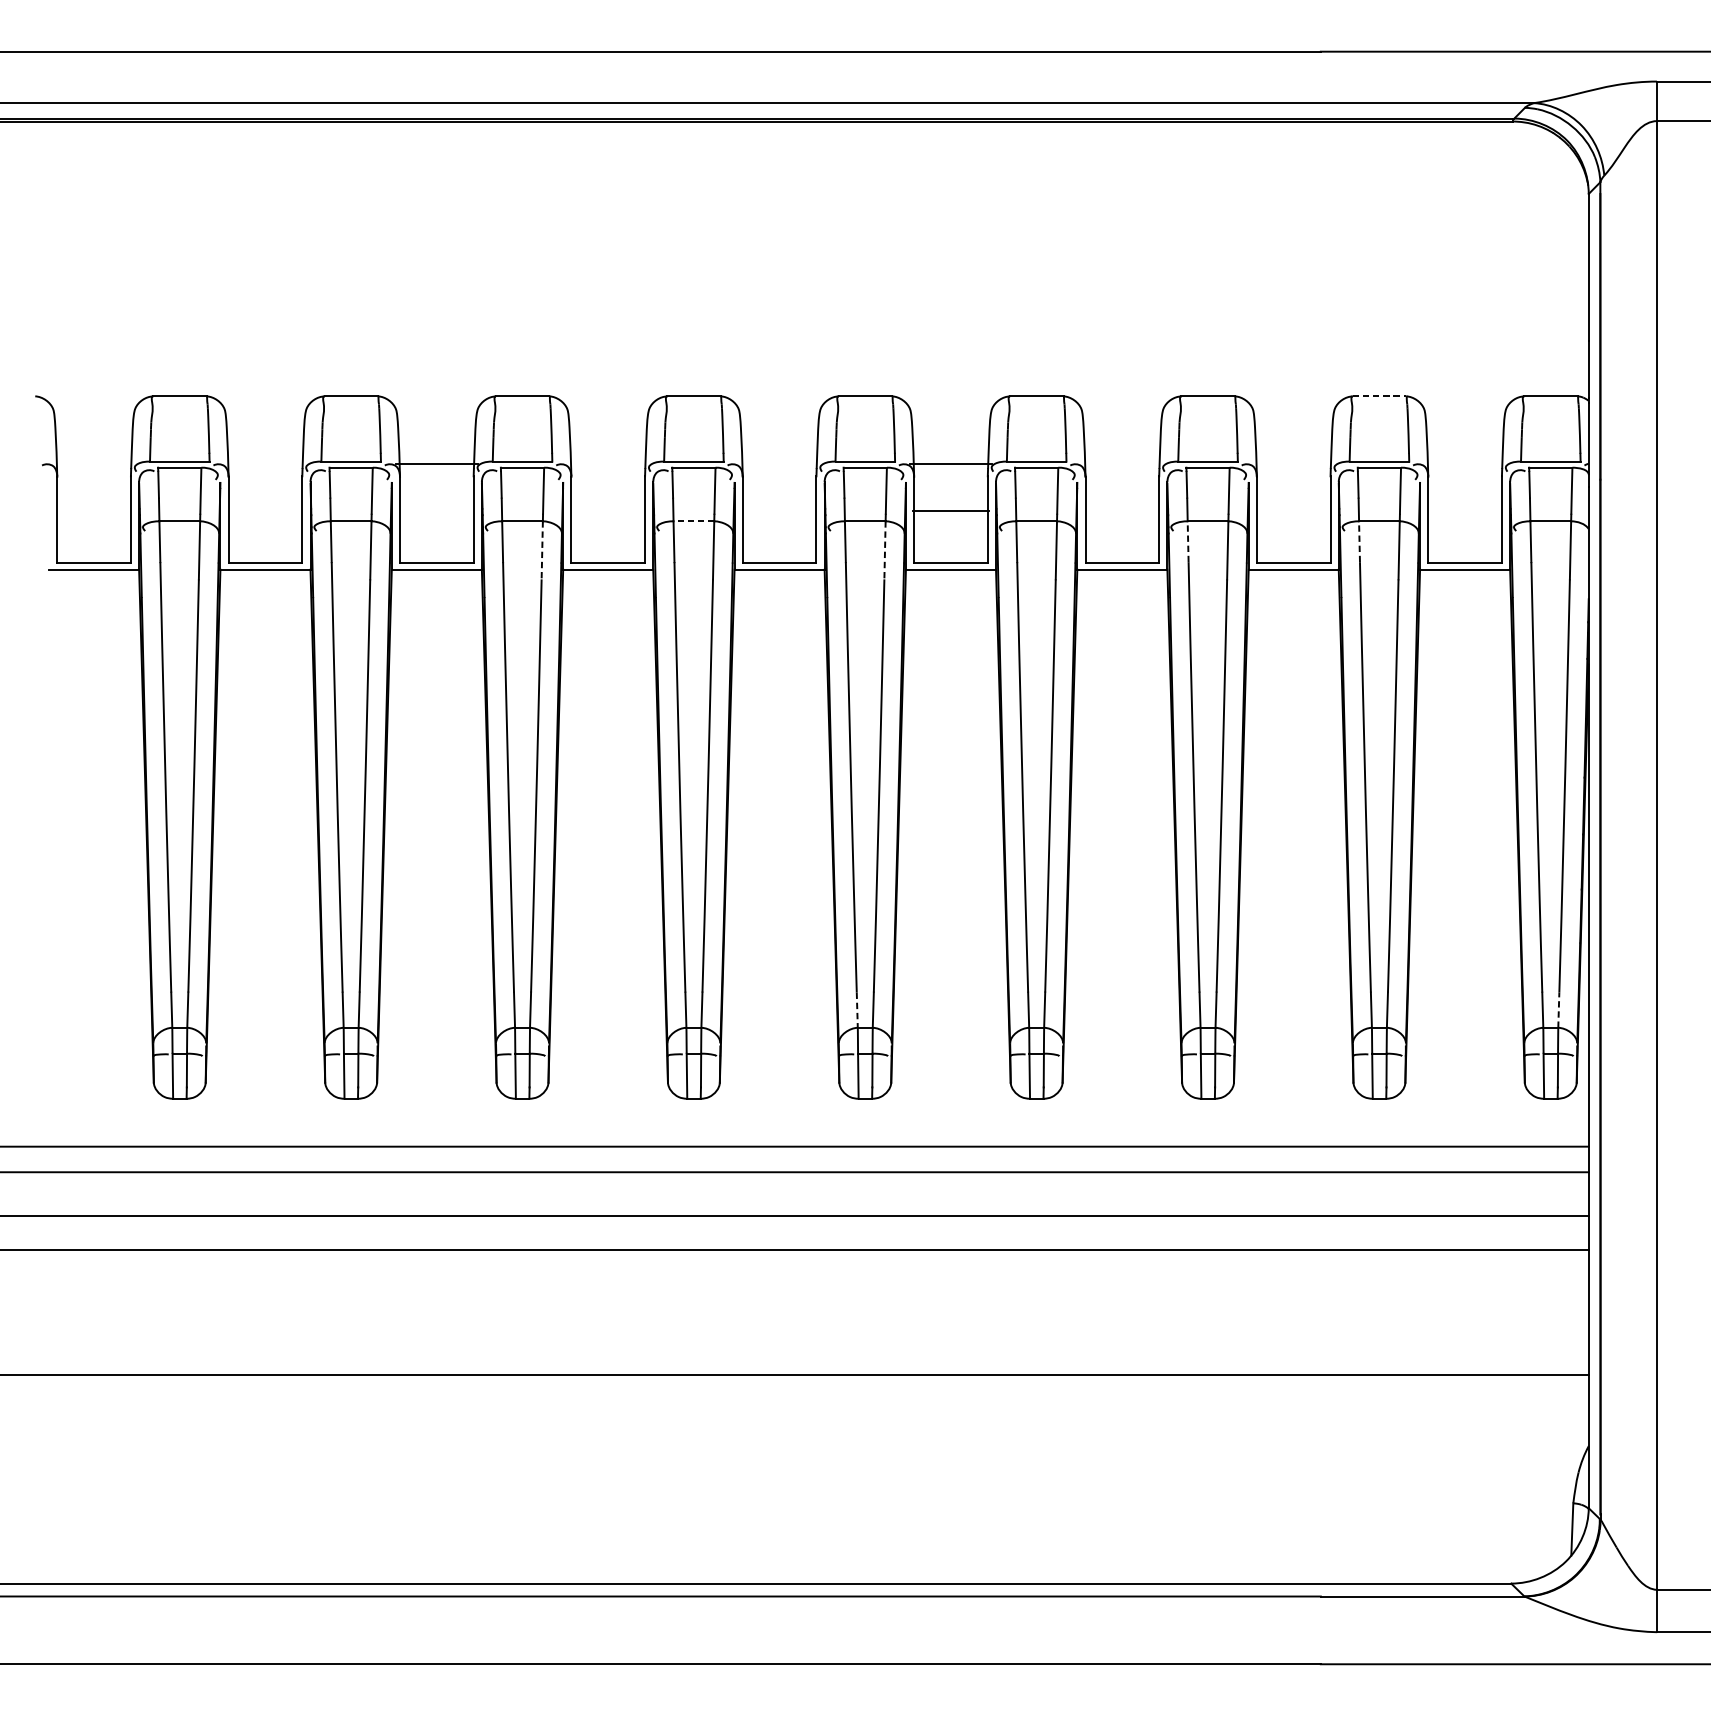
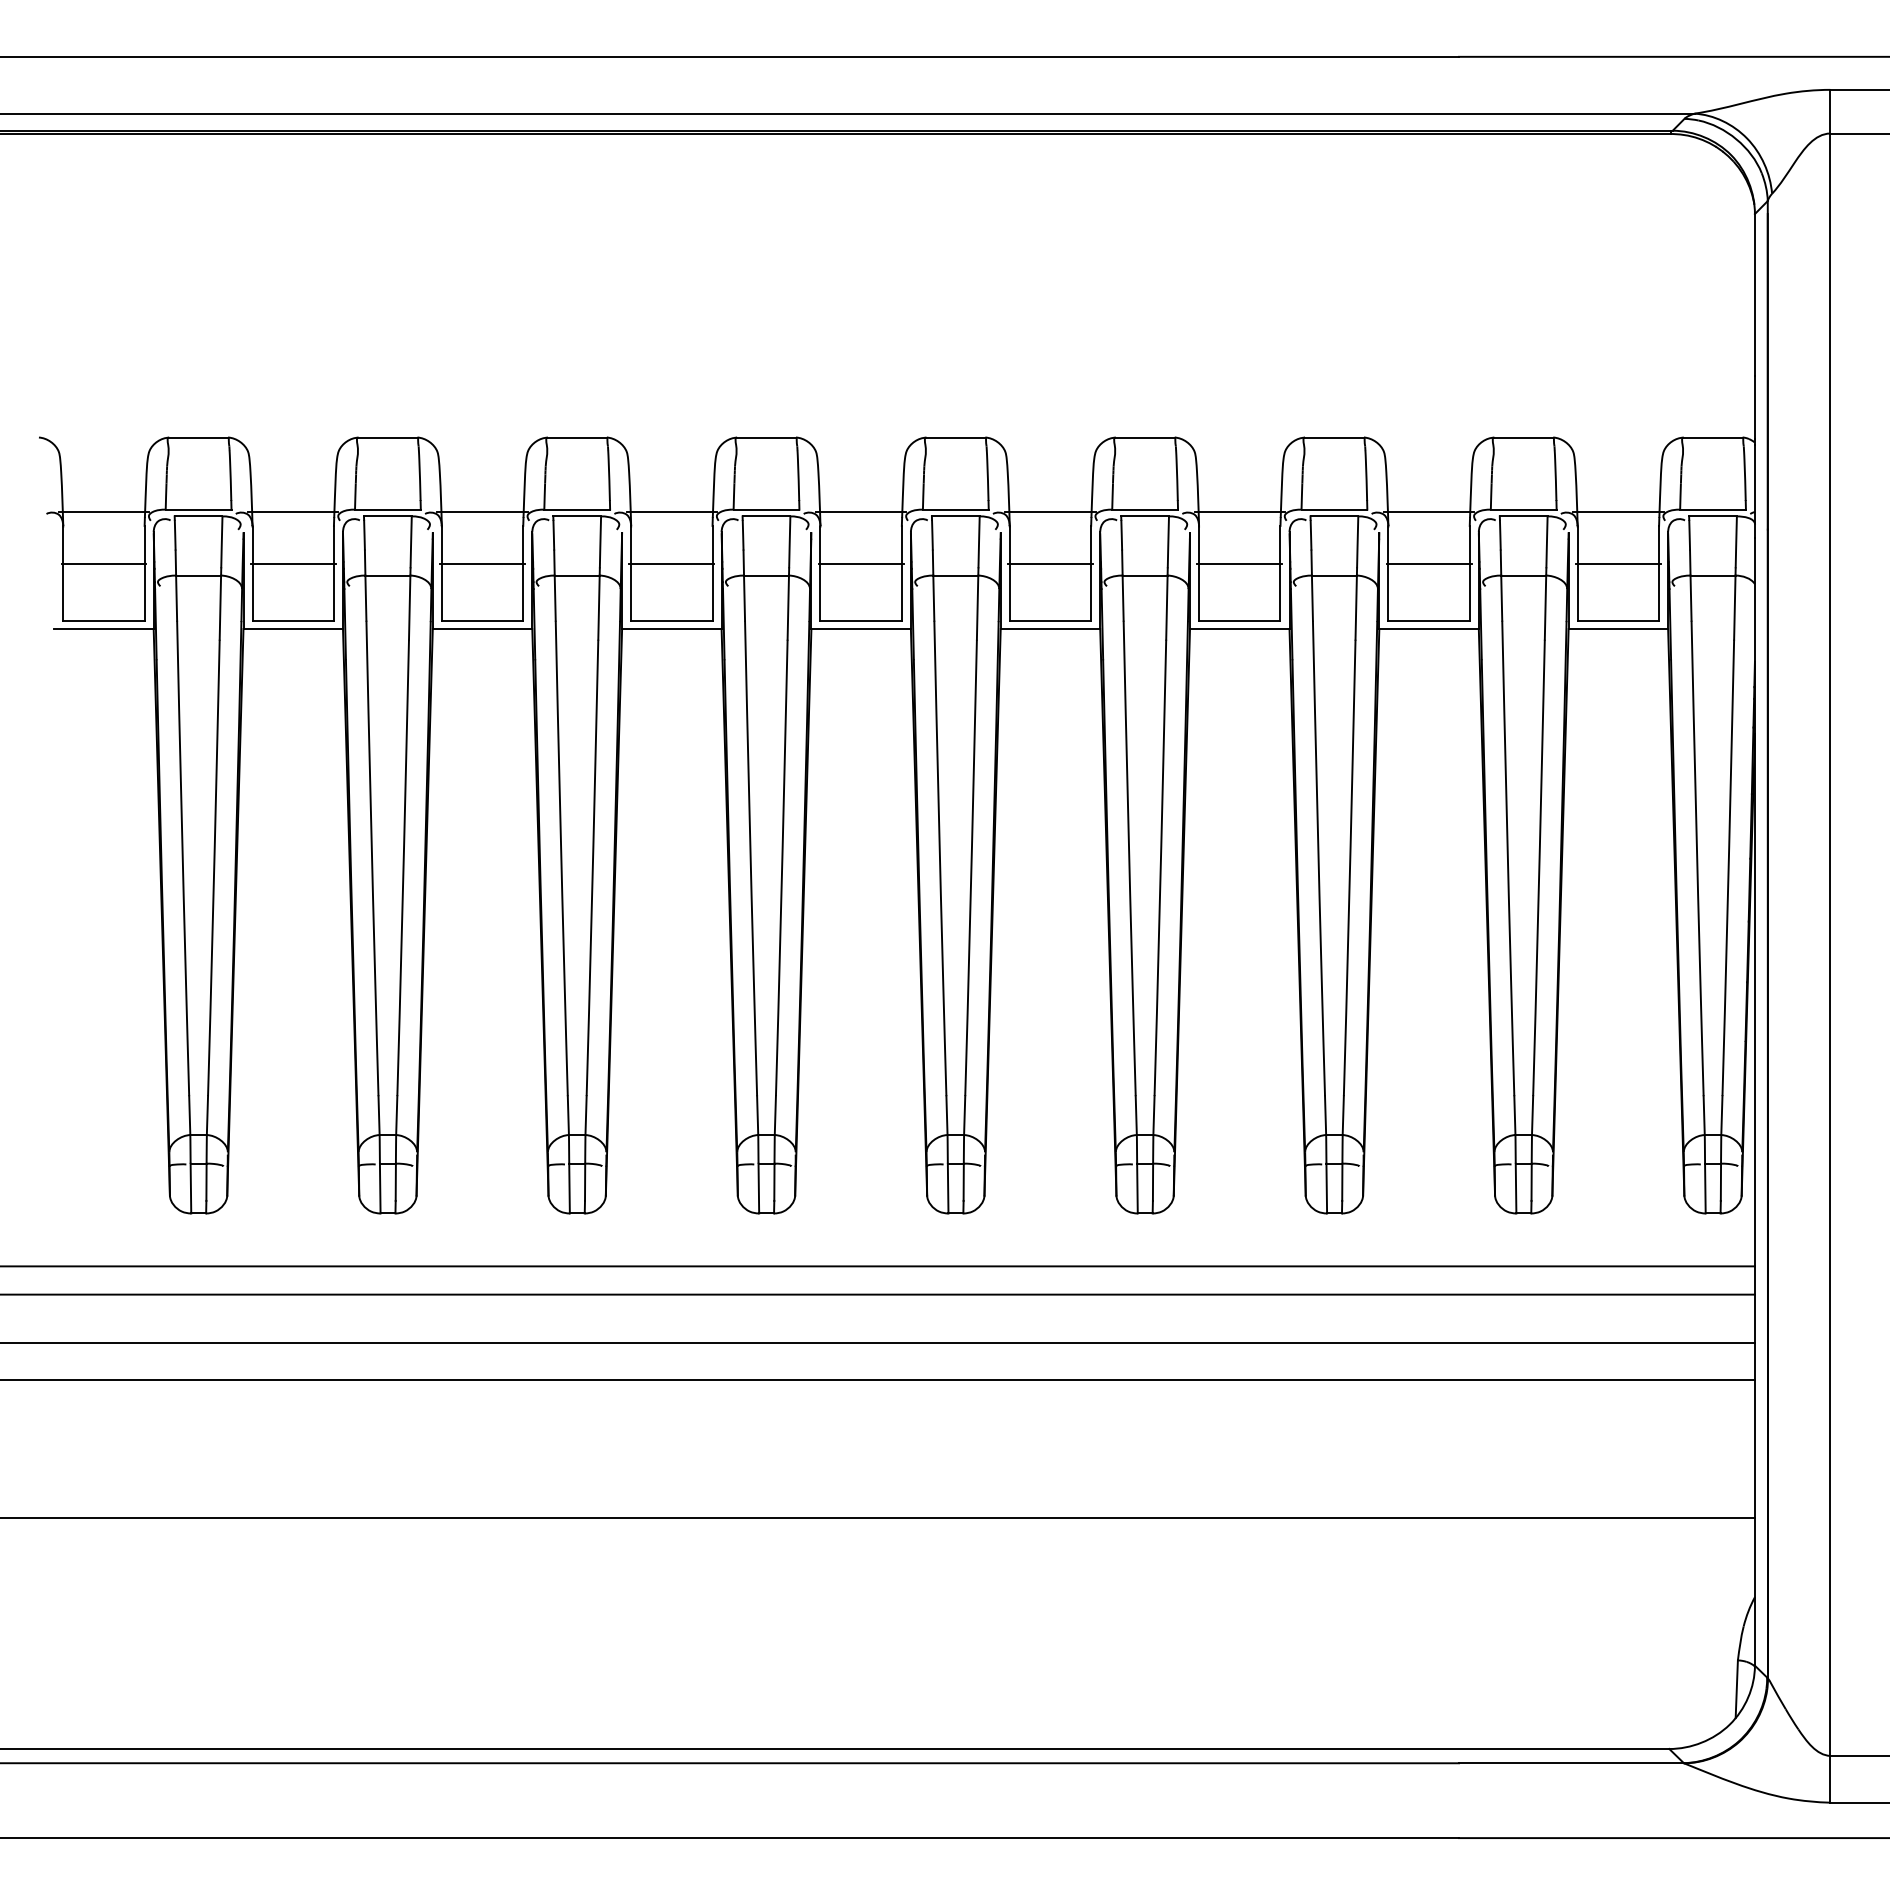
line: (1379, 396) -> (1523, 437), dashed -> solid
line: (93, 464) -> (103, 512), added
line: (265, 464) -> (293, 512), added
line: (607, 464) -> (671, 512), added
line: (779, 464) -> (861, 512), added
line: (1122, 464) -> (1239, 512), added
line: (1293, 464) -> (1428, 512), added
line: (1465, 464) -> (1618, 512), added
line: (93, 511) -> (103, 564), added
line: (264, 511) -> (292, 564), added
line: (436, 511) -> (482, 564), added
line: (607, 511) -> (671, 564), added
line: (779, 511) -> (860, 564), added
line: (1122, 511) -> (1239, 564), added
line: (1293, 511) -> (1428, 564), added
line: (1464, 511) -> (1617, 564), added
line: (693, 521) -> (766, 575), dashed -> solid
line: (1188, 542) -> (1312, 598), dashed -> solid
line: (1359, 542) -> (1501, 598), dashed -> solid
line: (541, 551) -> (598, 608), dashed -> solid
line: (884, 551) -> (977, 608), dashed -> solid
line: (856, 1010) -> (946, 1116), dashed -> solid
line: (1558, 1010) -> (1721, 1115), dashed -> solid

